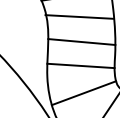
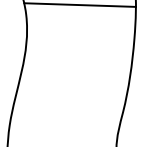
line: (79, 16) -> (79, 39), removed
line: (81, 41) -> (74, 79), removed
line: (80, 65) -> (65, 117), removed

